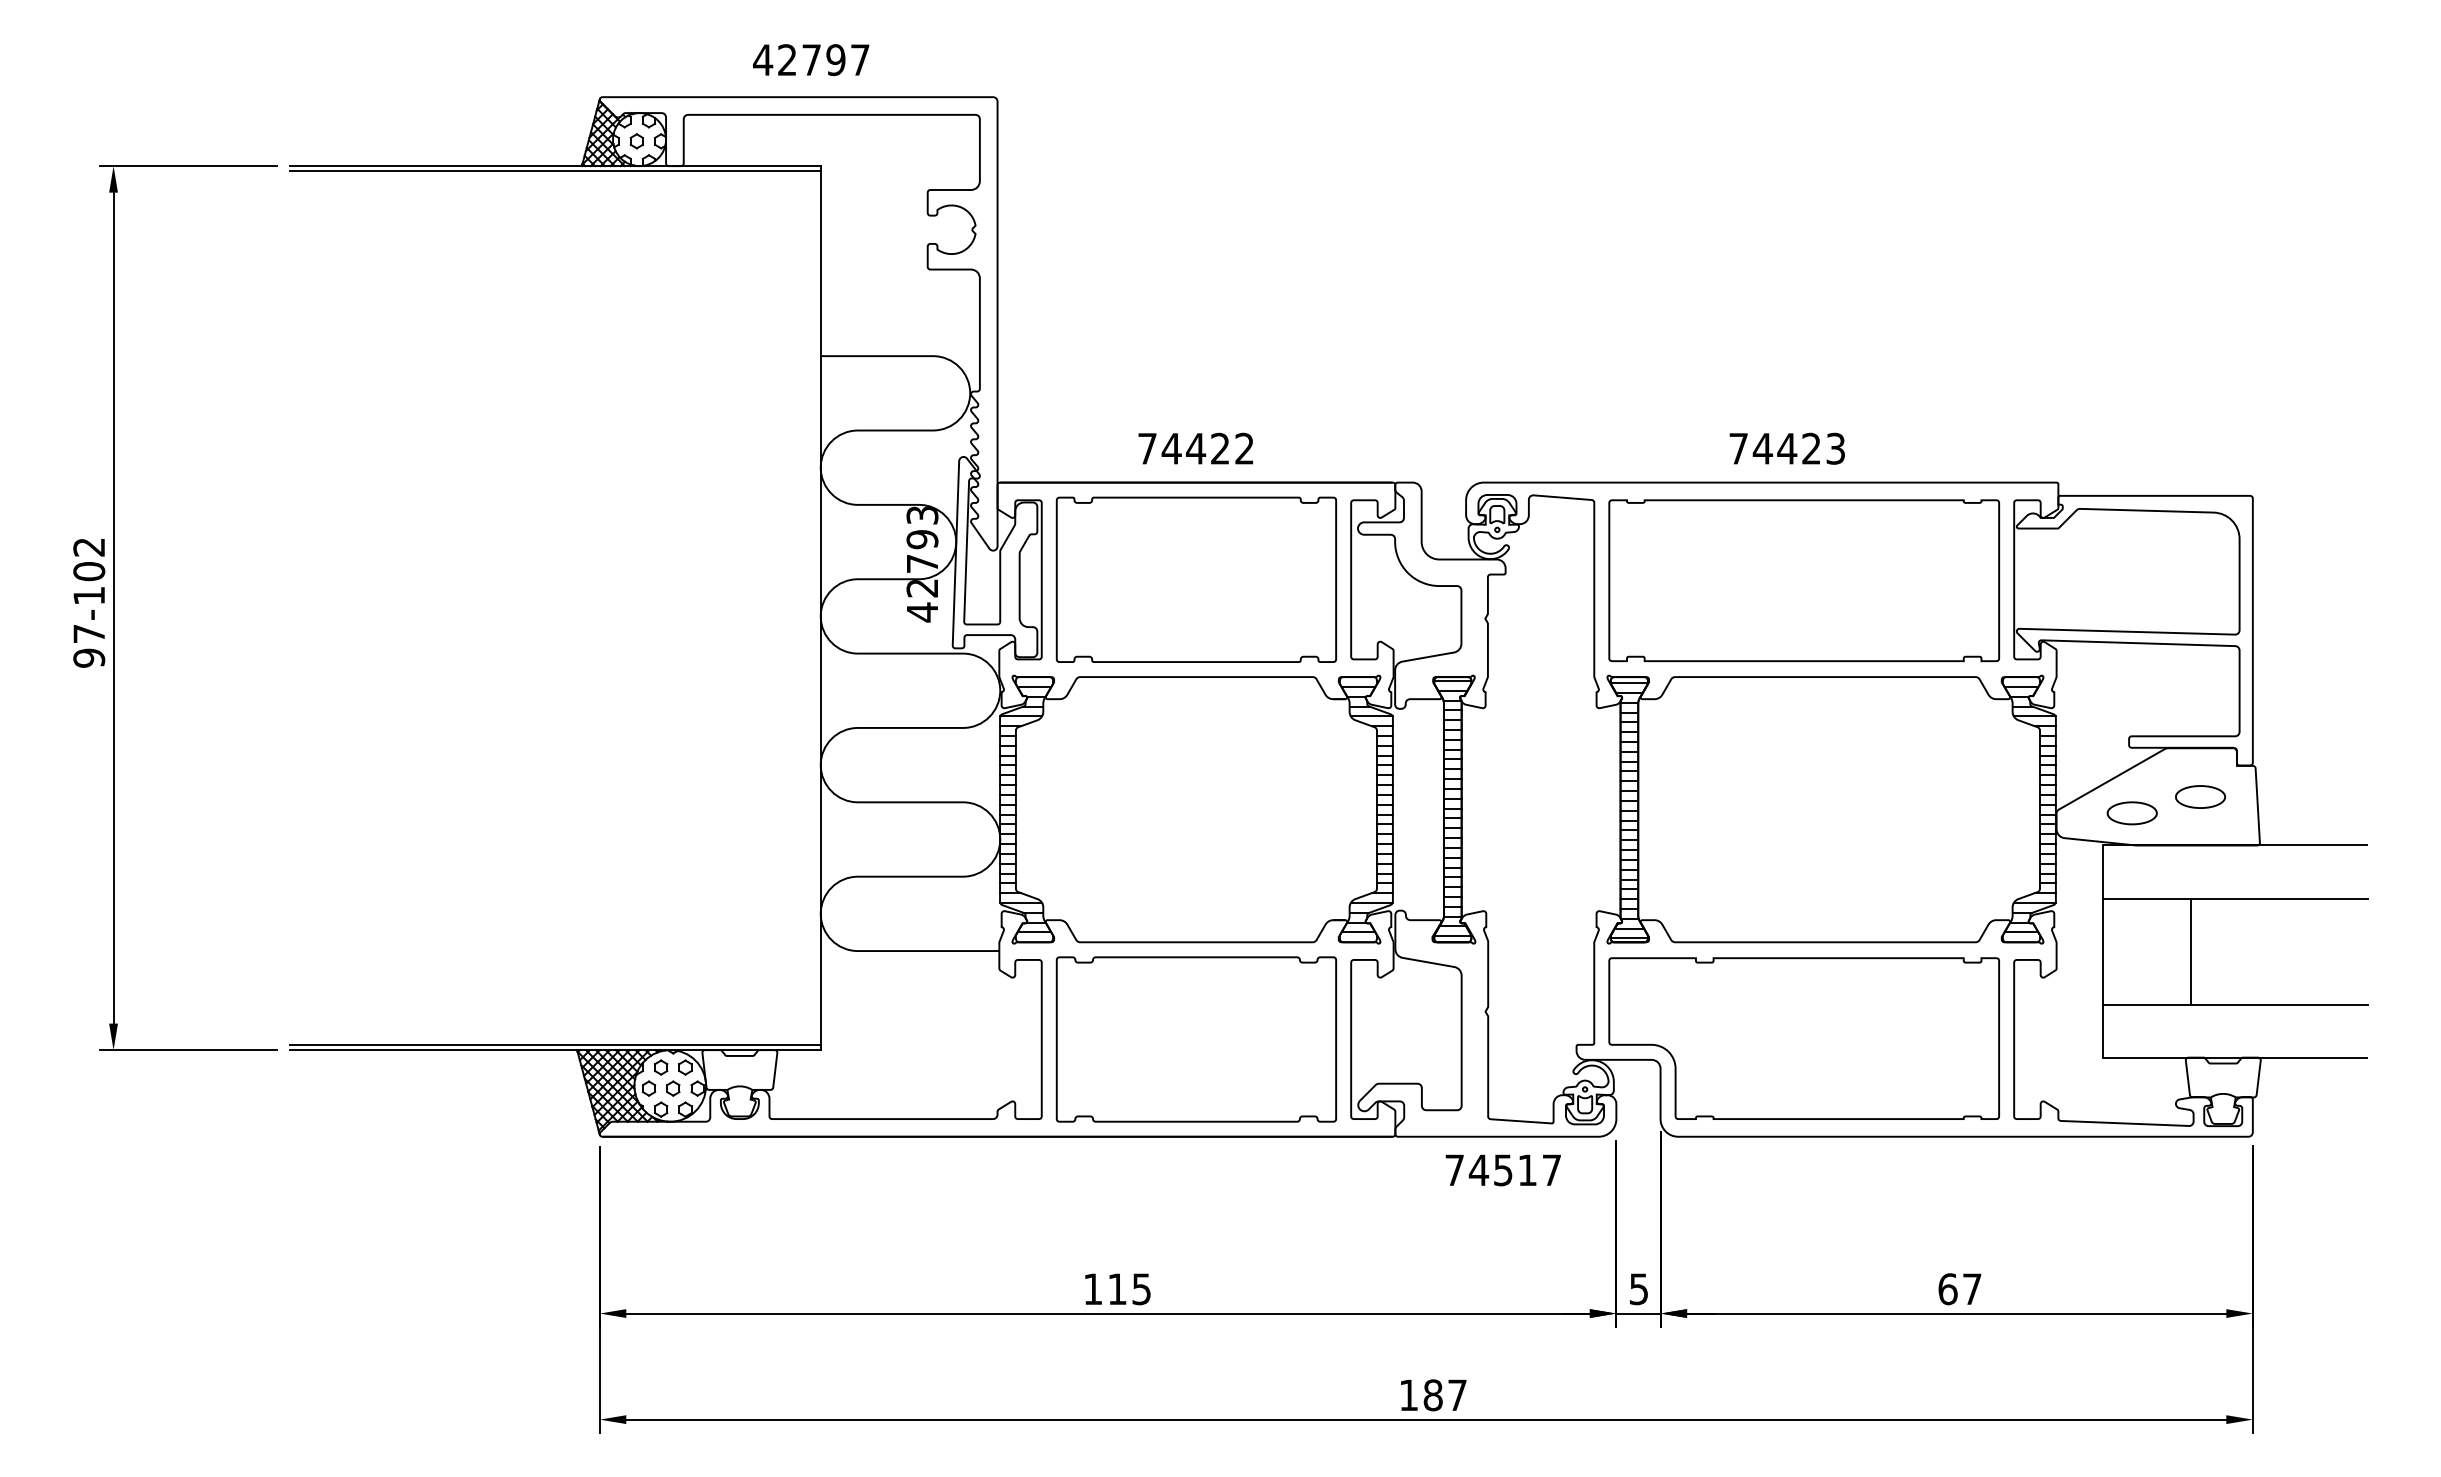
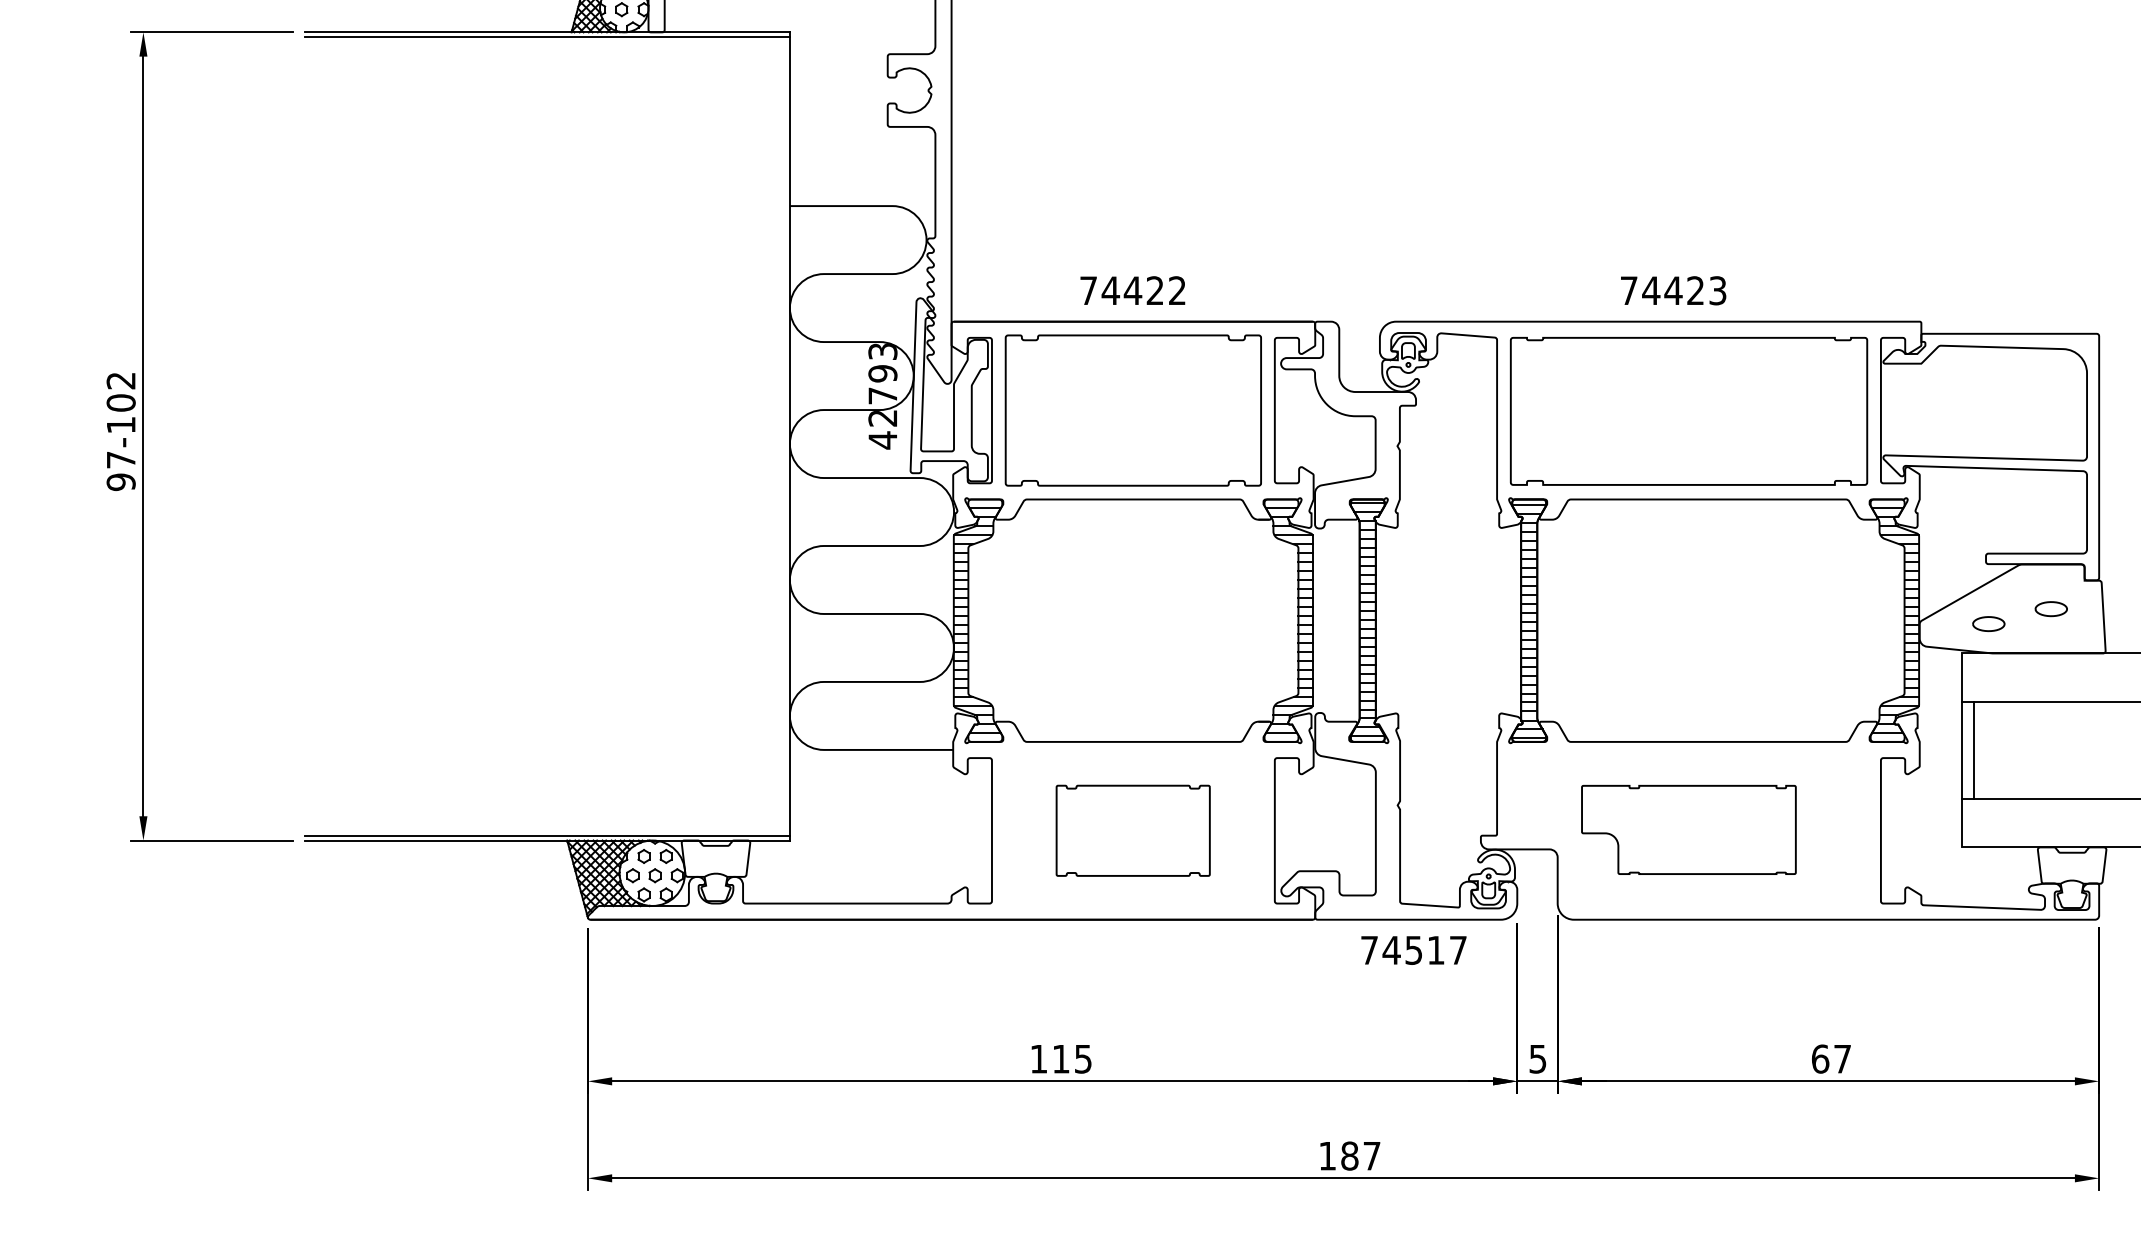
part: (2200, 796) -> (2051, 608), size x0.7
part: (2131, 813) -> (1988, 624), size x0.7
line: (2190, 951) -> (1973, 750), moved
part: (1803, 1038) -> (1688, 829), size x0.6
part: (1195, 1039) -> (1132, 830), size x0.6

